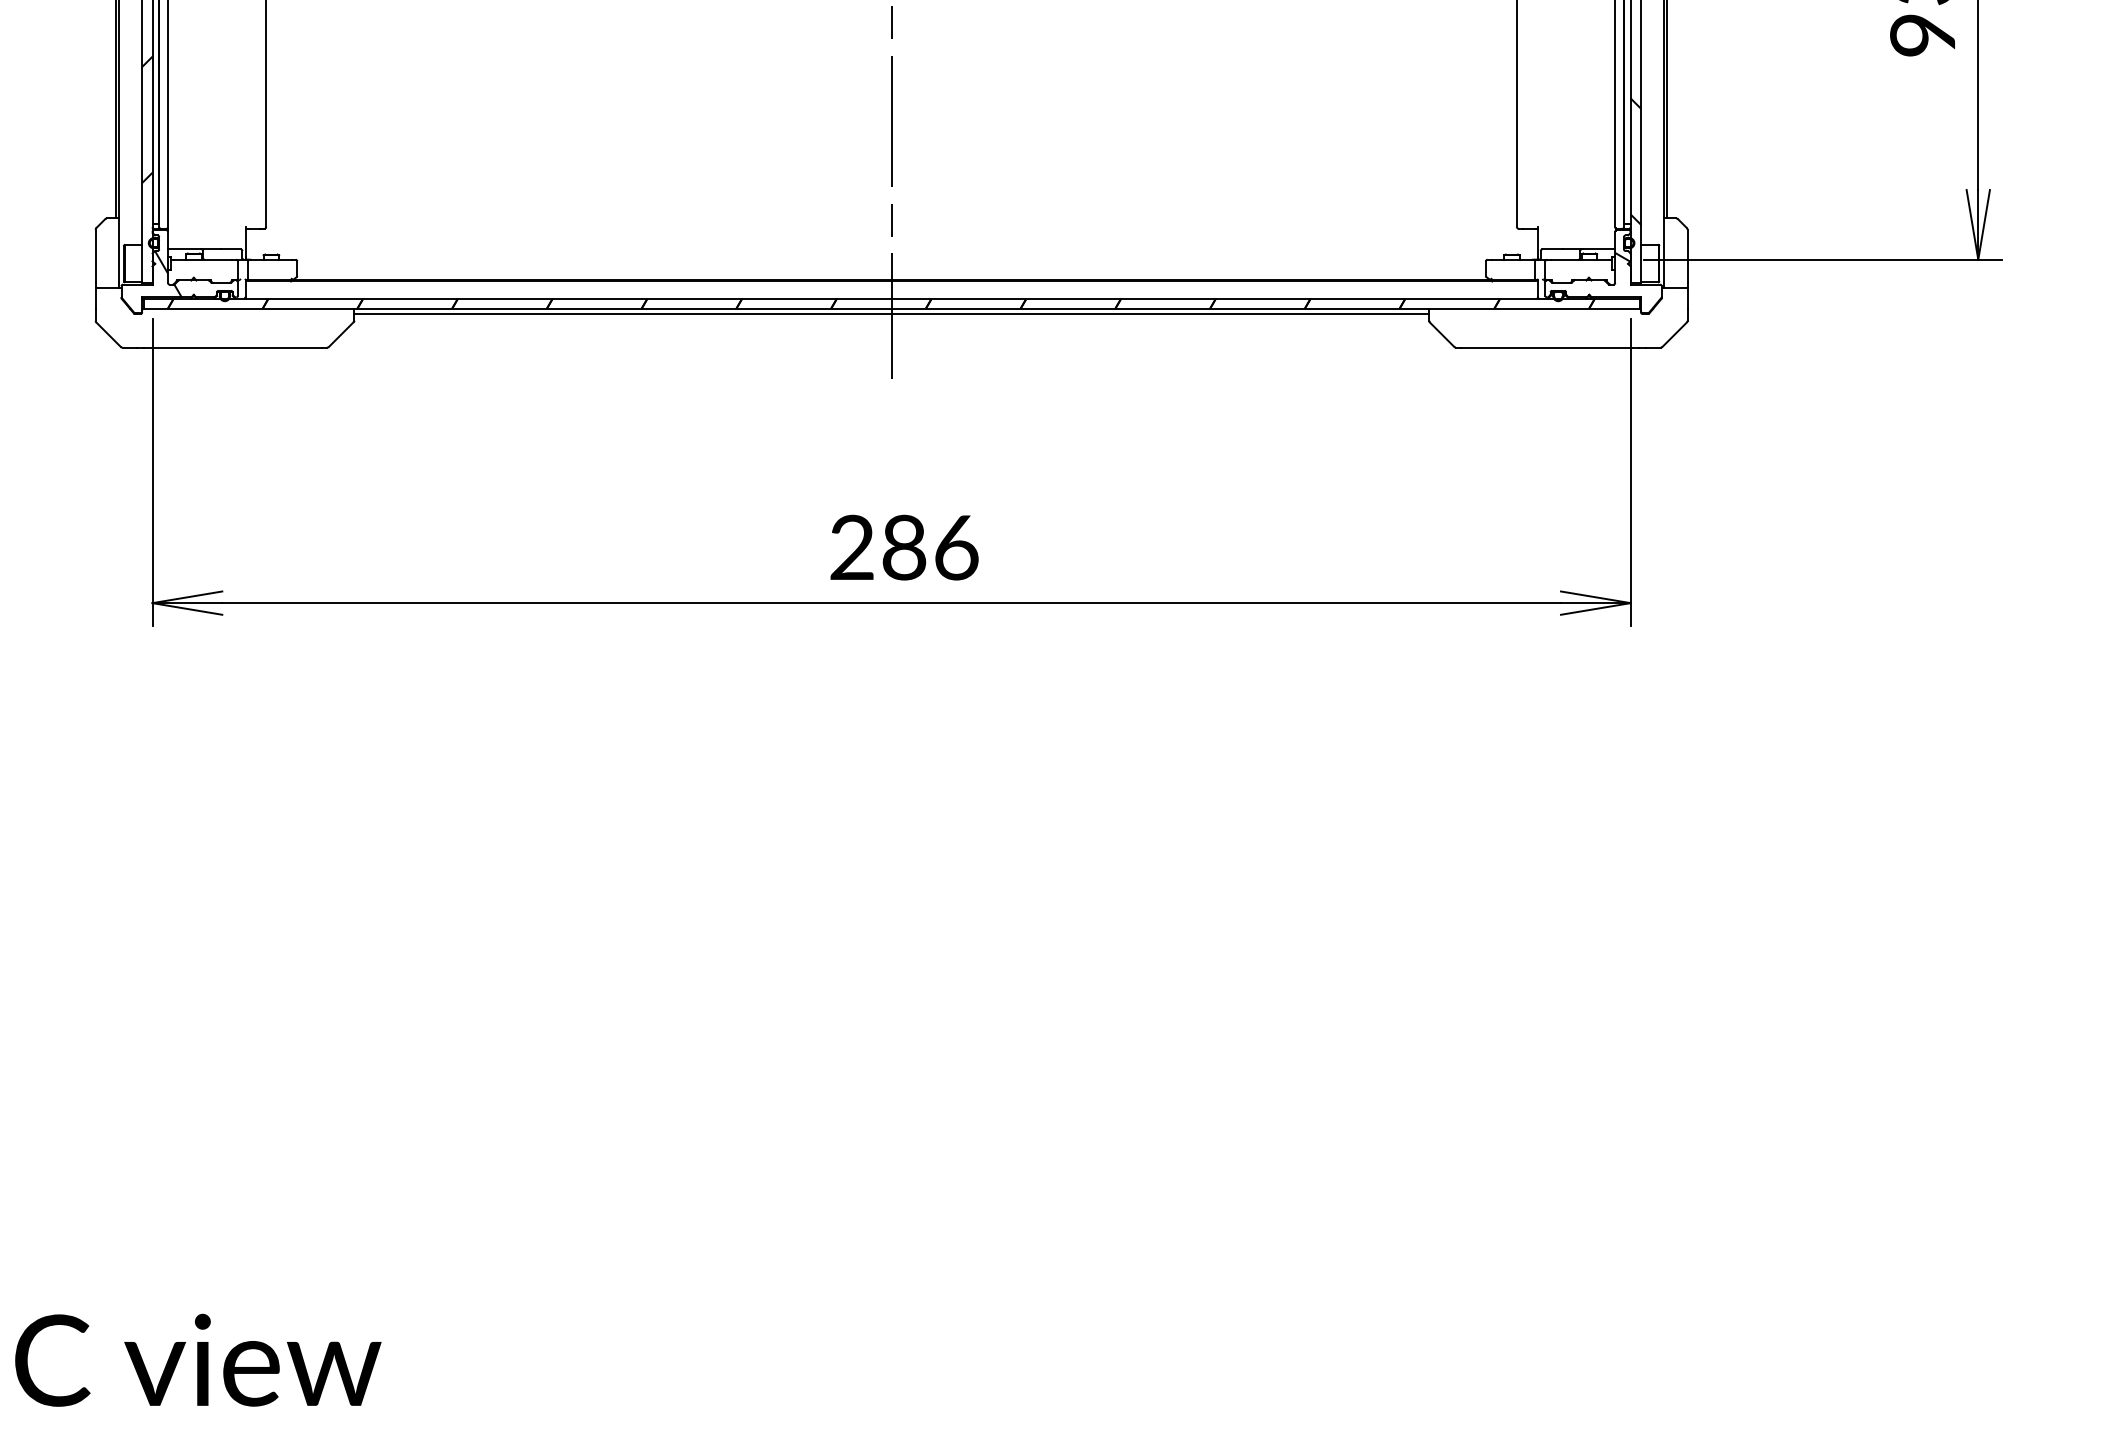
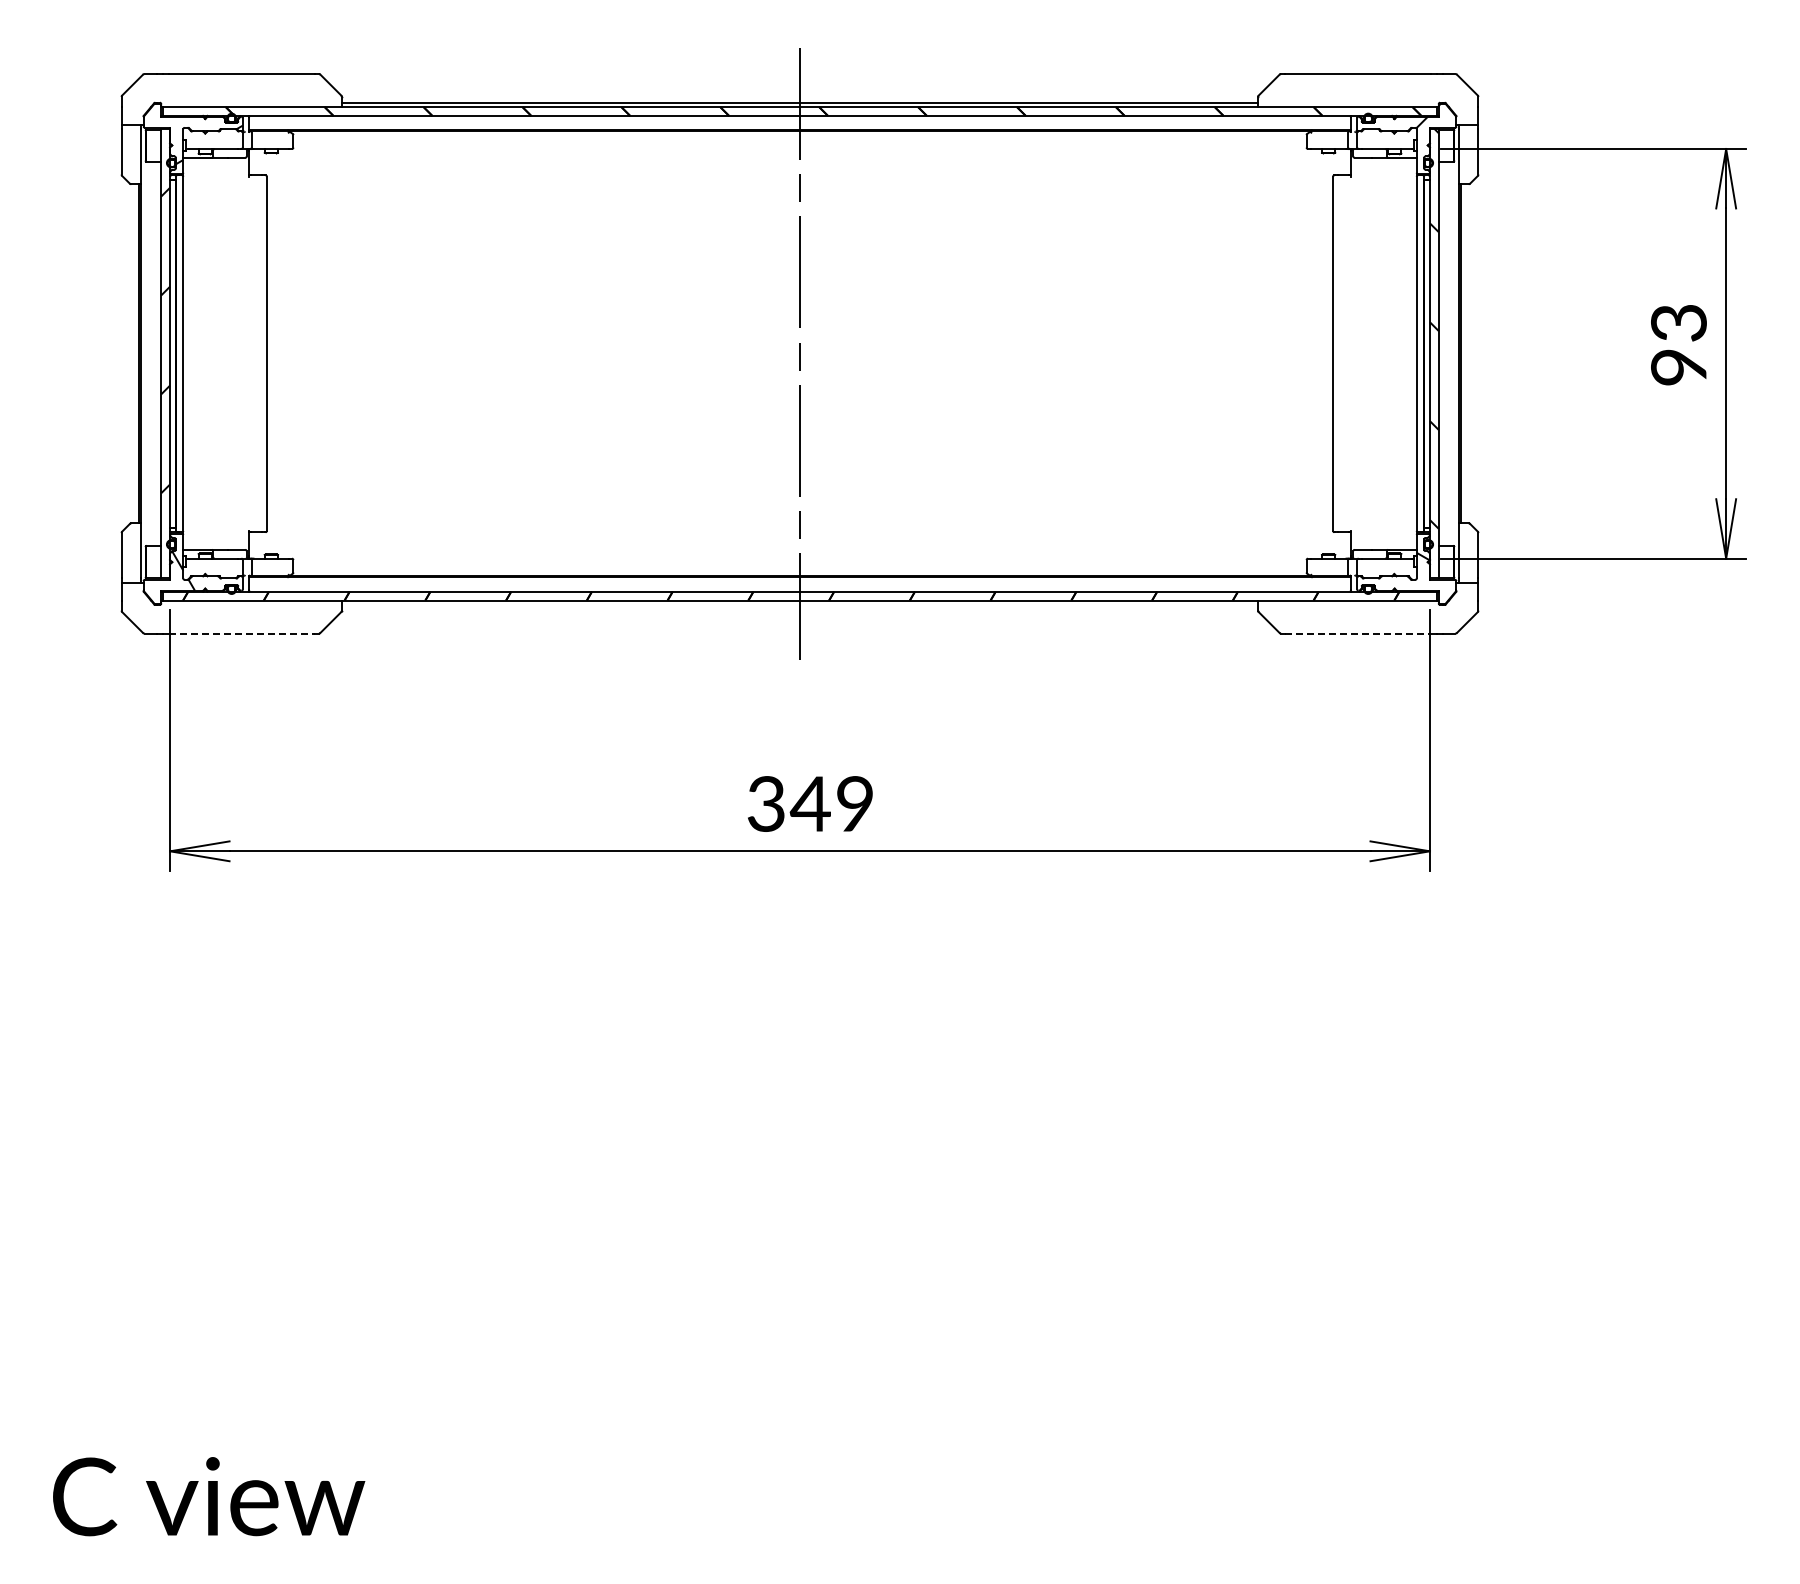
line: (891, 313) -> (799, 604), removed
line: (236, 347) -> (241, 633), solid -> dashed
line: (1546, 347) -> (1358, 633), solid -> dashed
text: (905, 547) -> (811, 803), 286 -> 349

